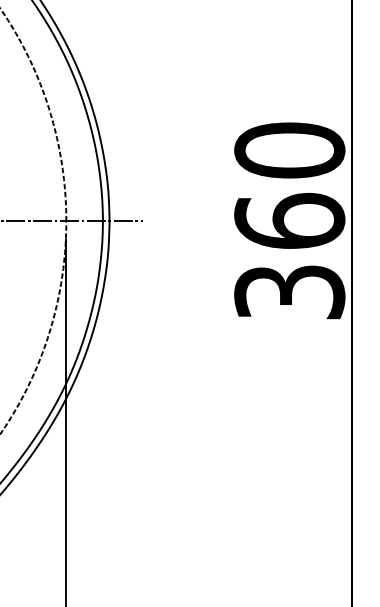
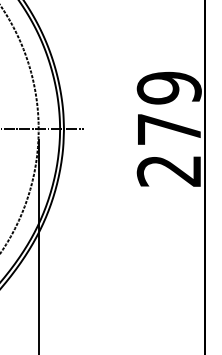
text: (288, 219) -> (168, 128), 360 -> 279

